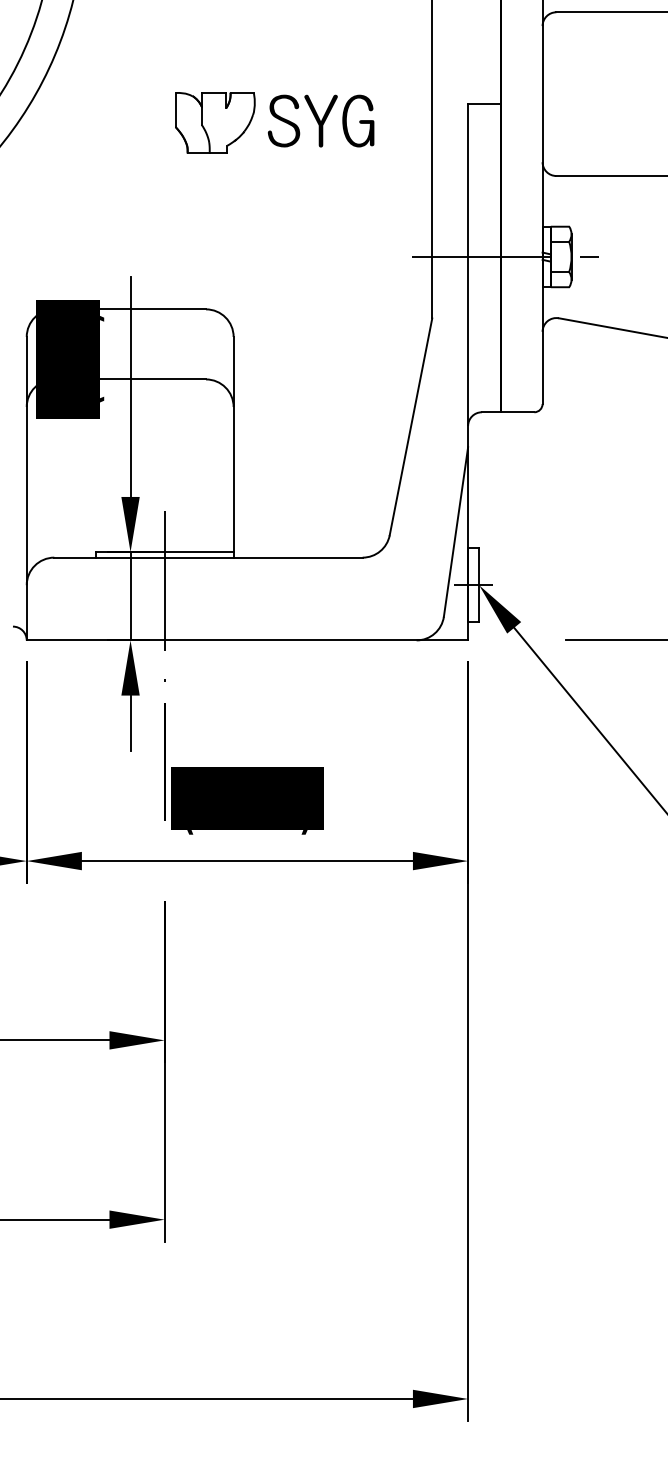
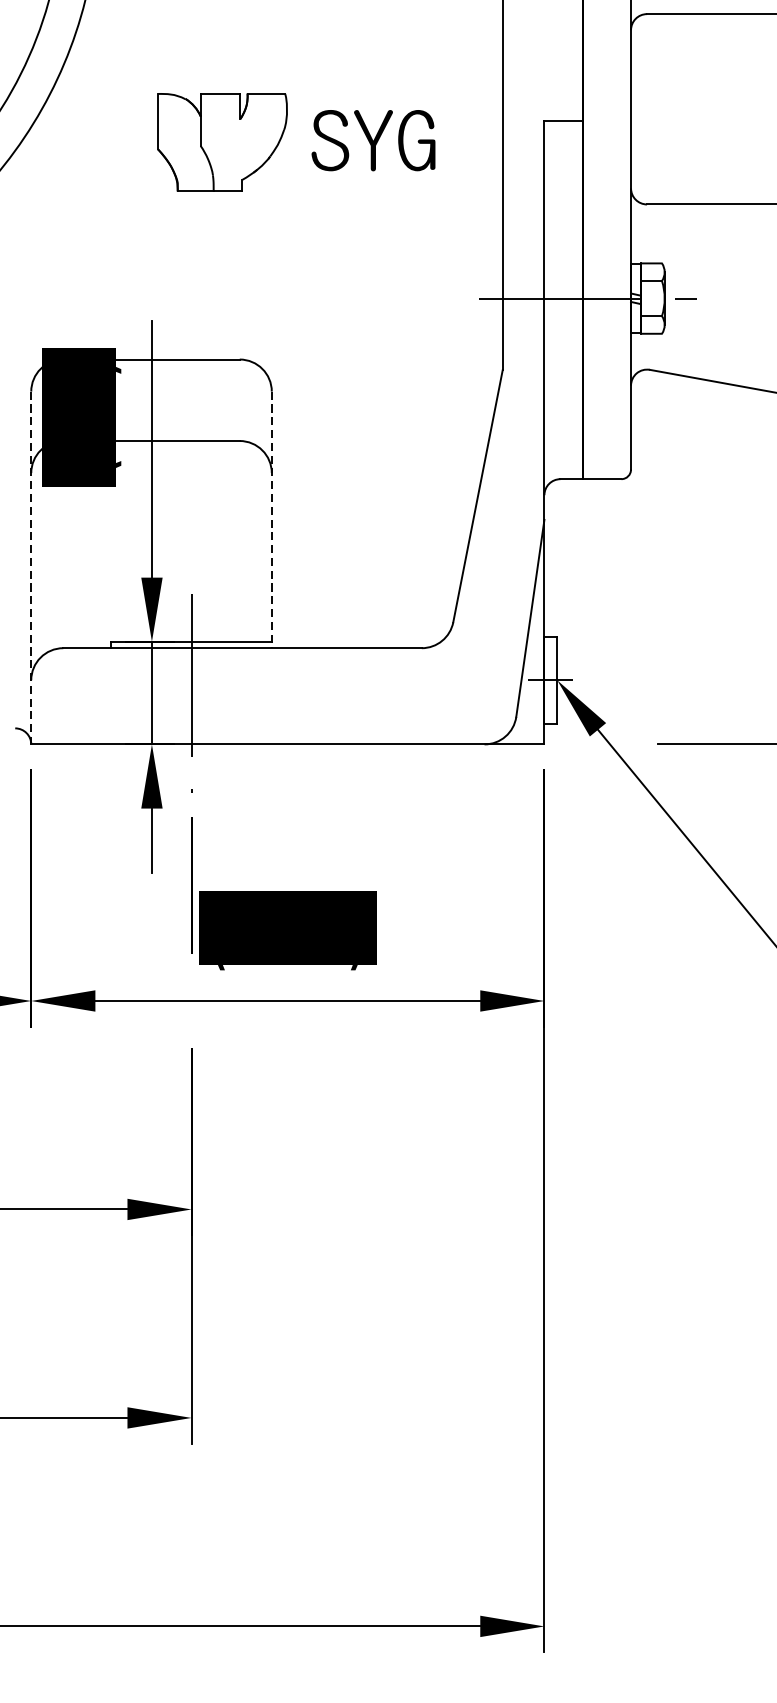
part: (274, 122) -> (319, 142), size x1.4
line: (233, 447) -> (271, 520), solid -> dashed
line: (26, 488) -> (30, 567), solid -> dashed

